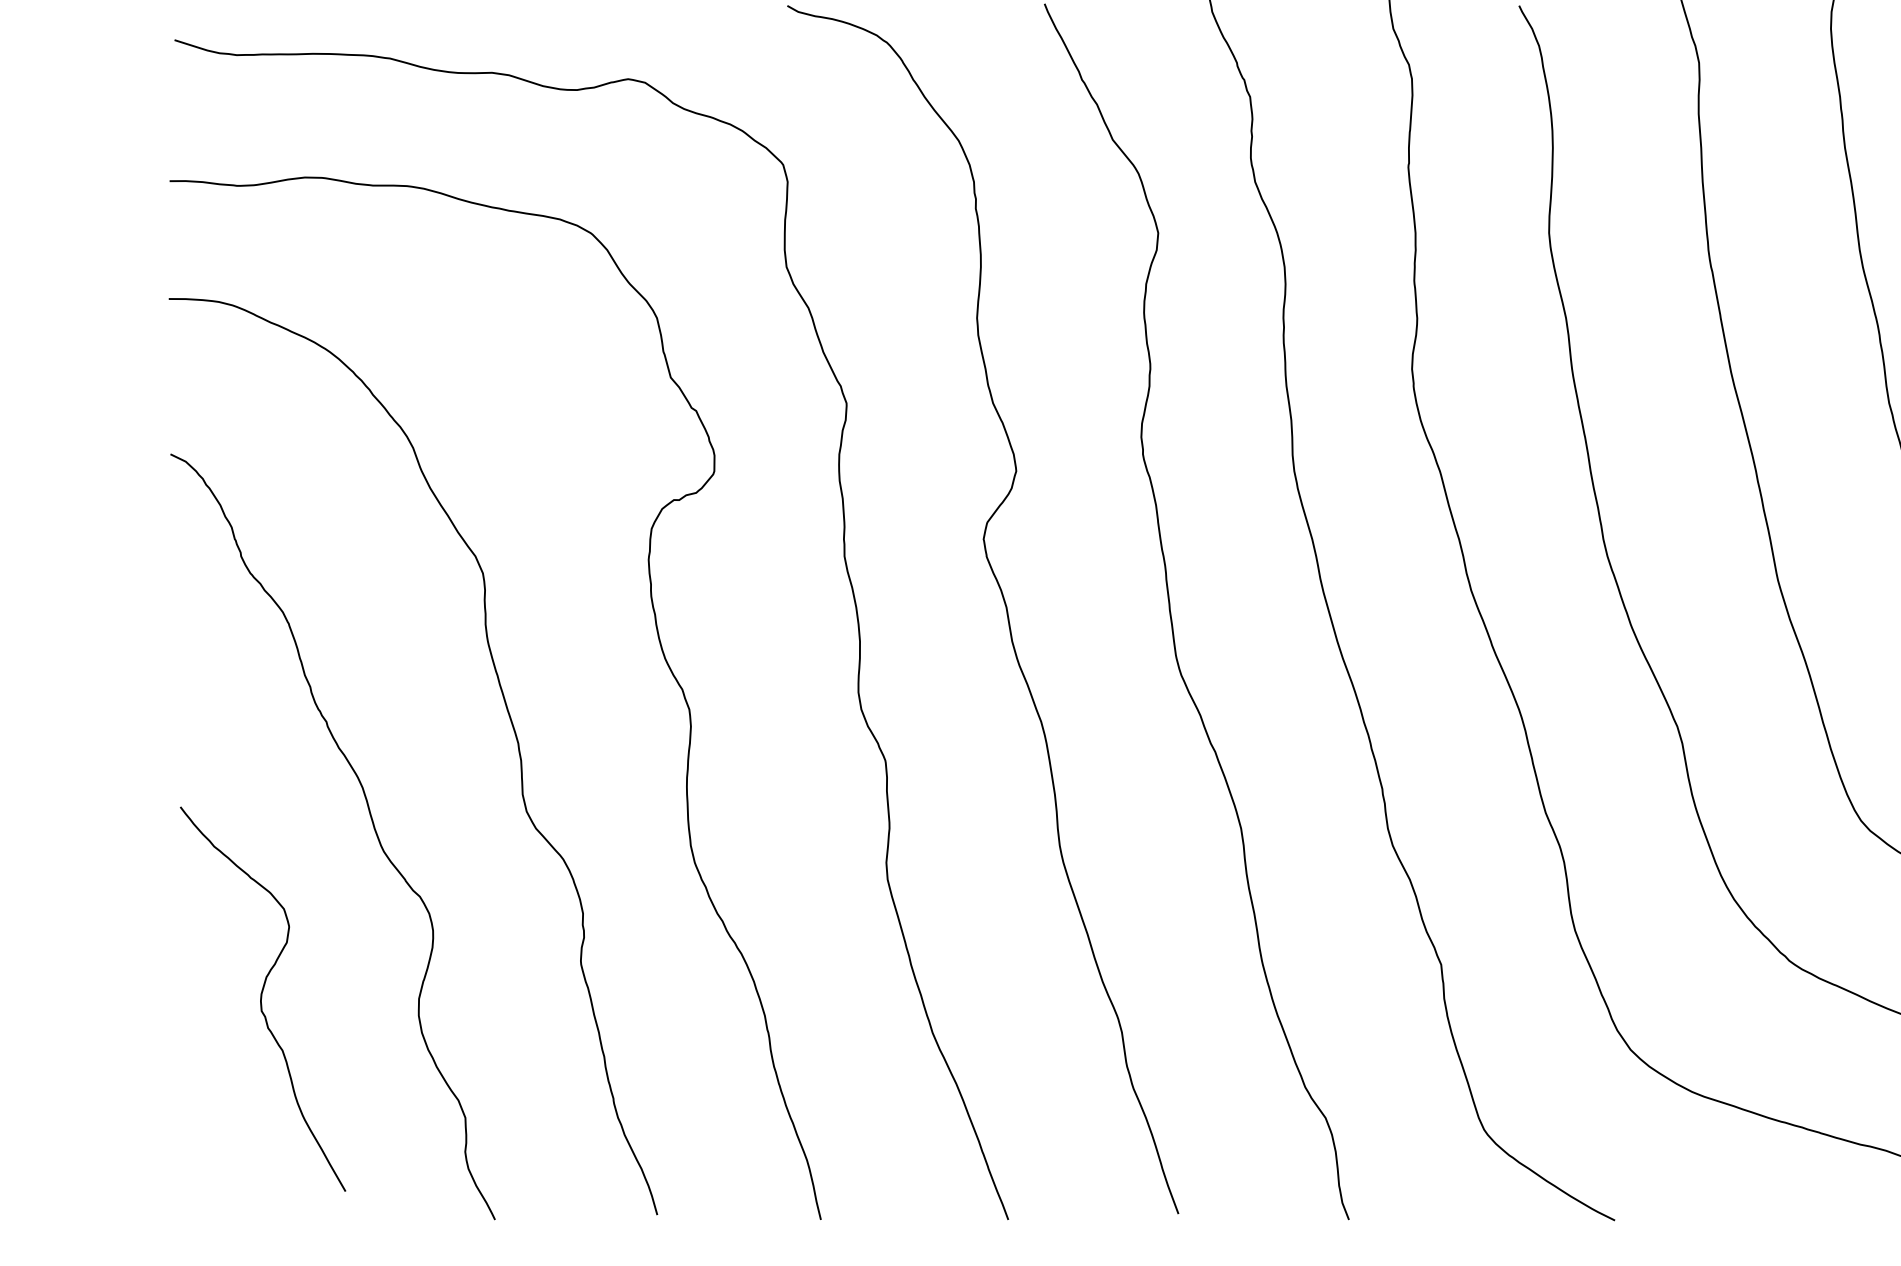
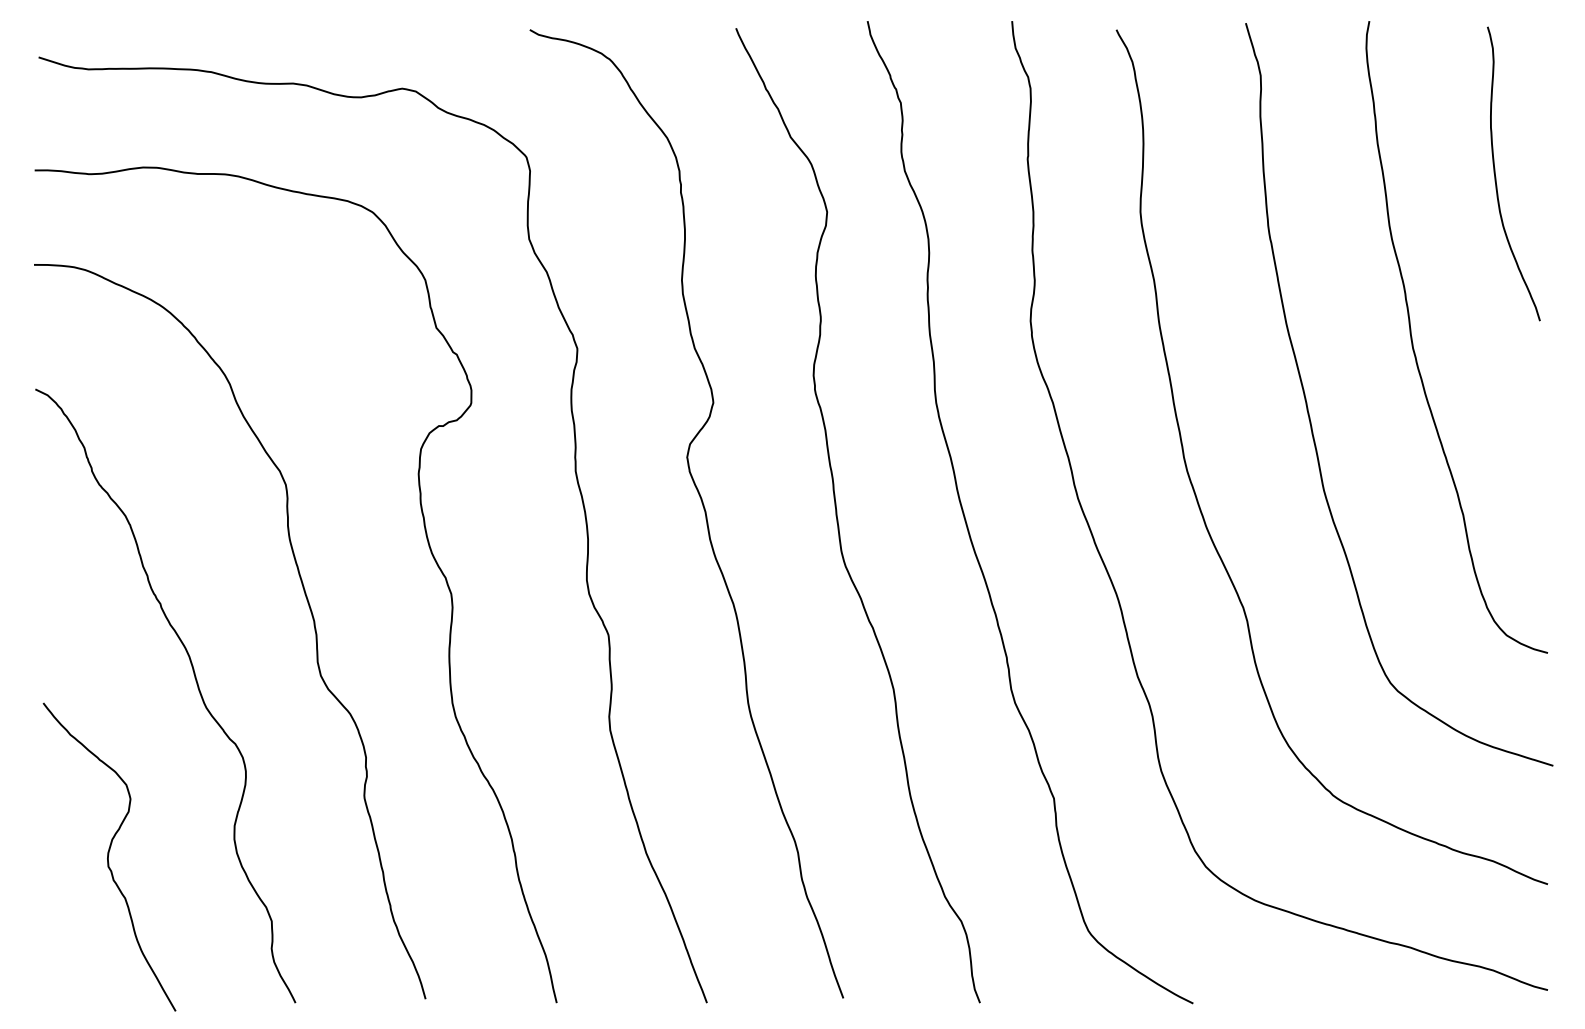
curve: (261, 998) -> (108, 856), moved

